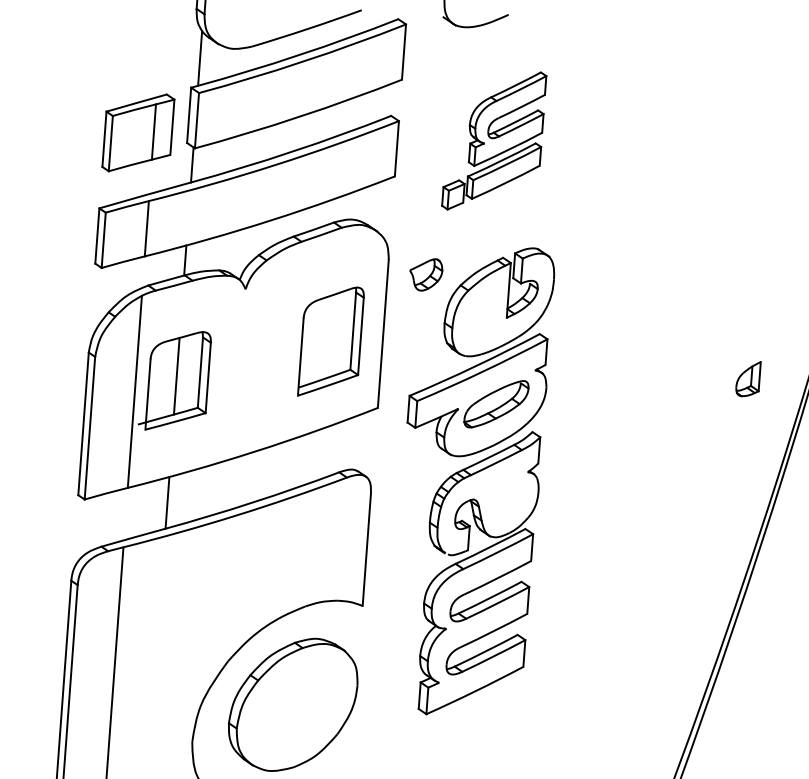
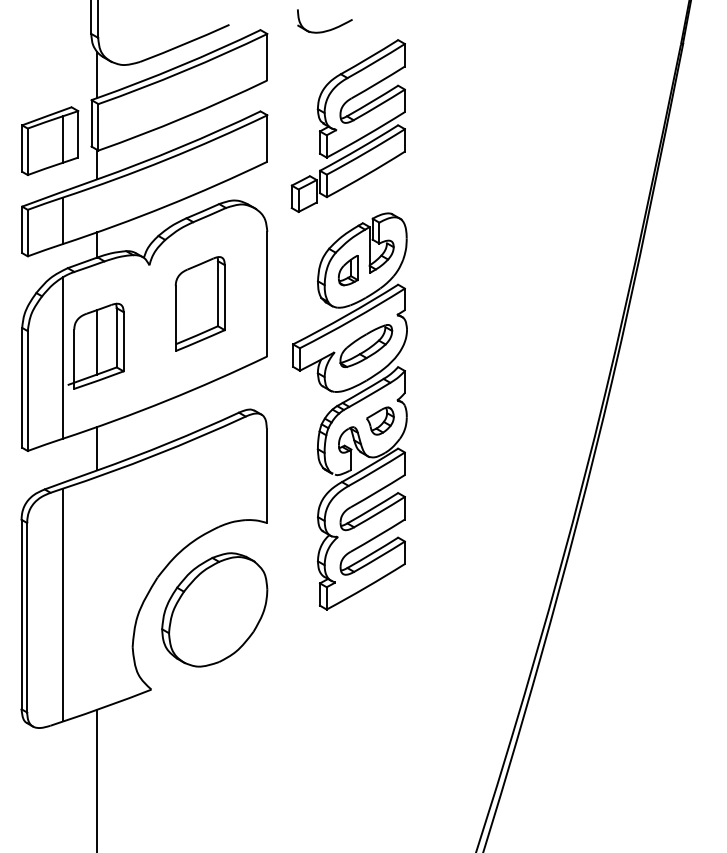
part: (493, 140) -> (347, 125), size x1.43
part: (426, 274) -> (380, 420), moved
part: (330, 341) -> (199, 303), moved
part: (748, 379) -> (348, 270), moved

